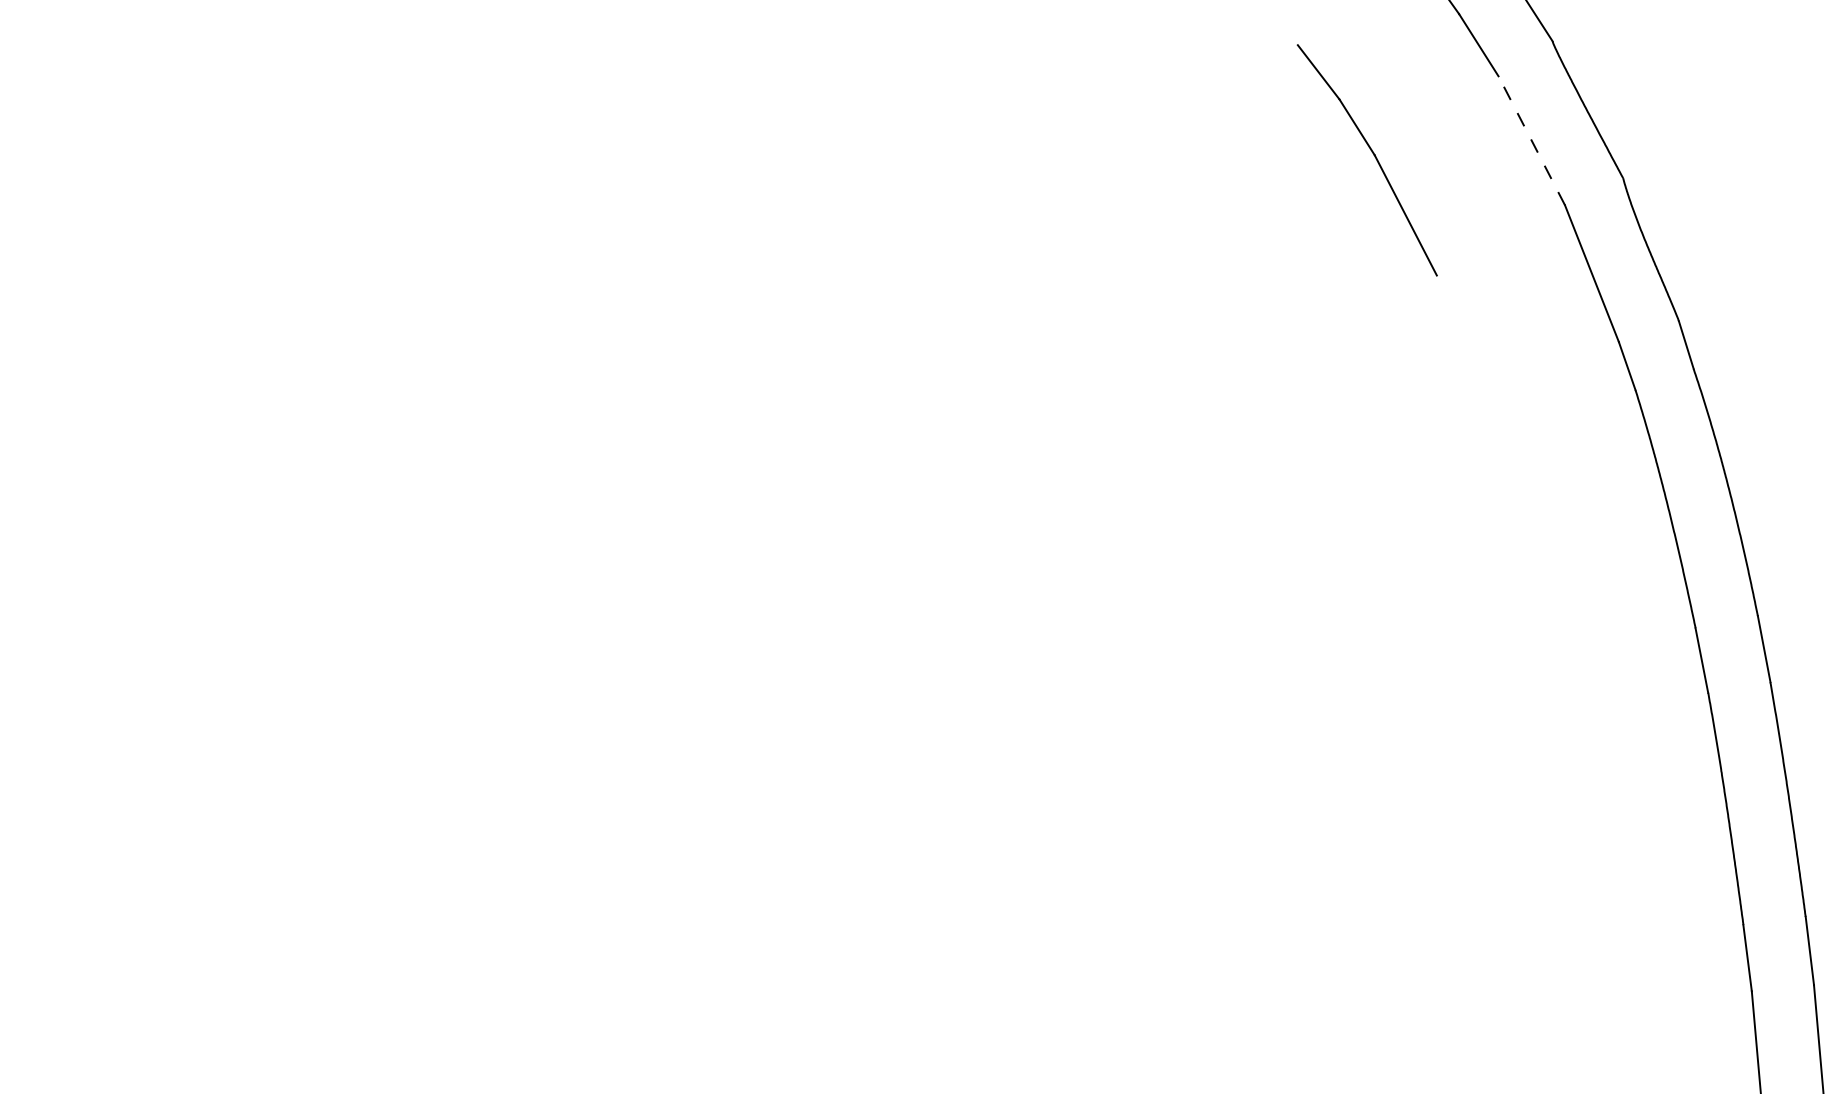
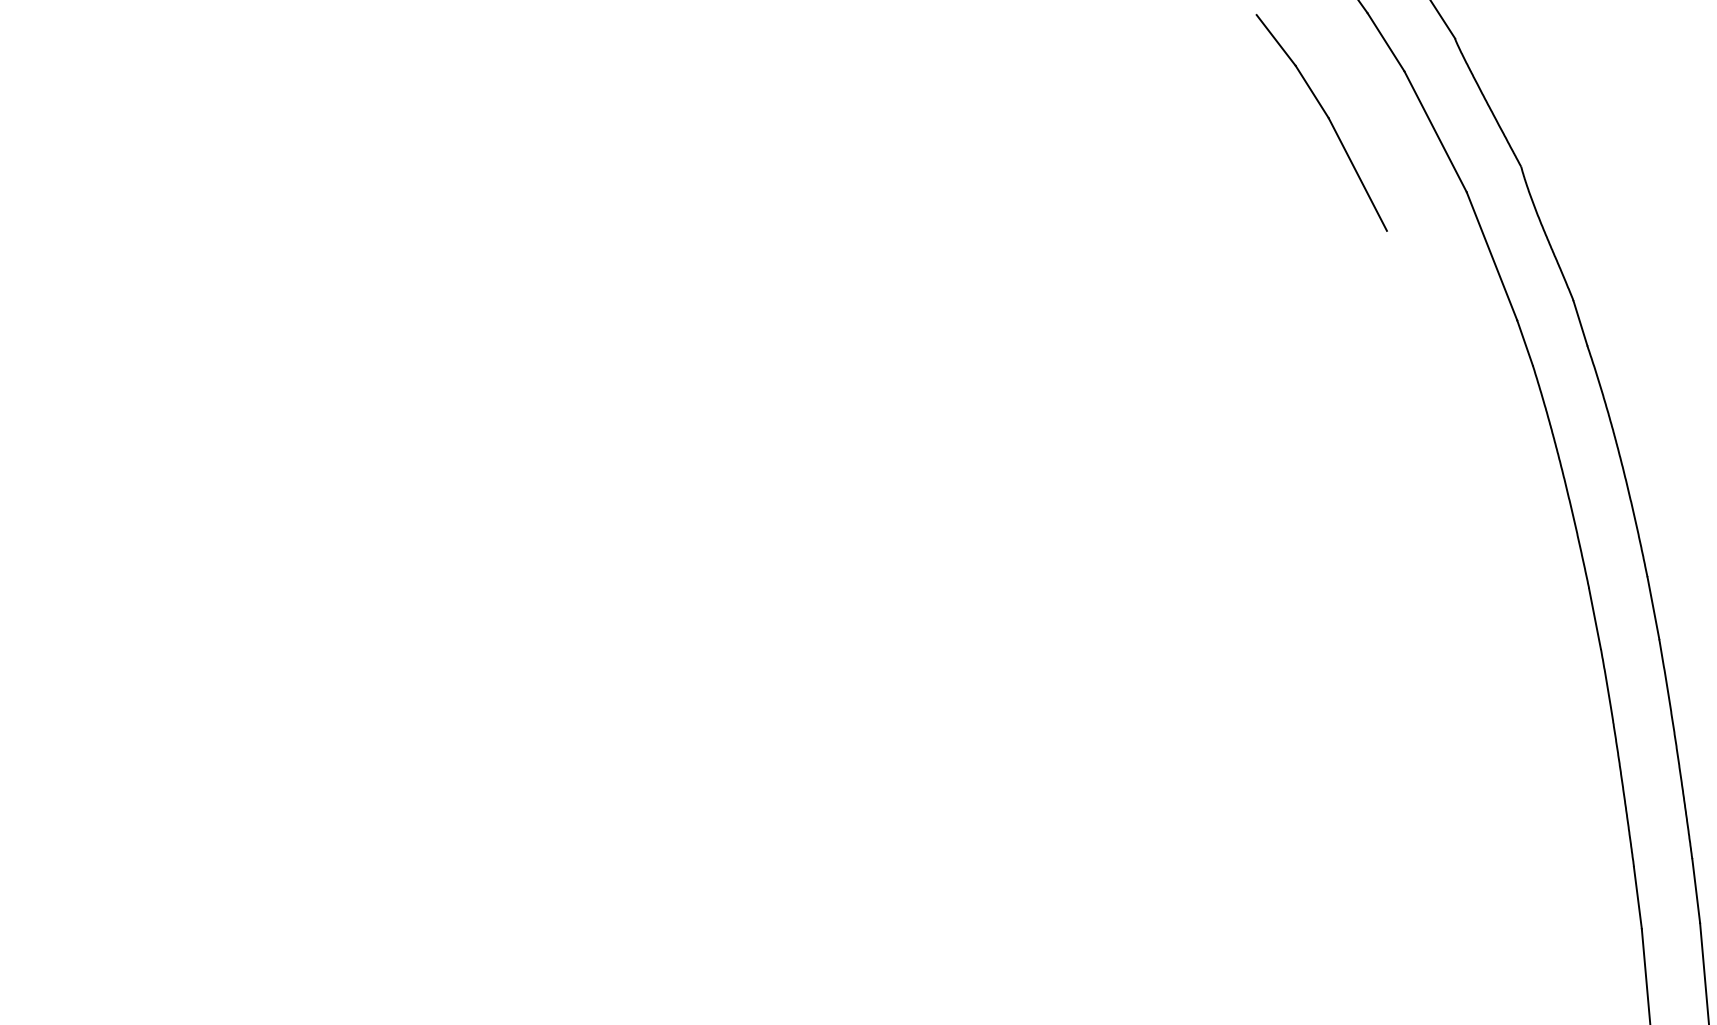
line: (1531, 140) -> (1435, 131), dashed -> solid
part: (1374, 157) -> (1328, 120), moved

